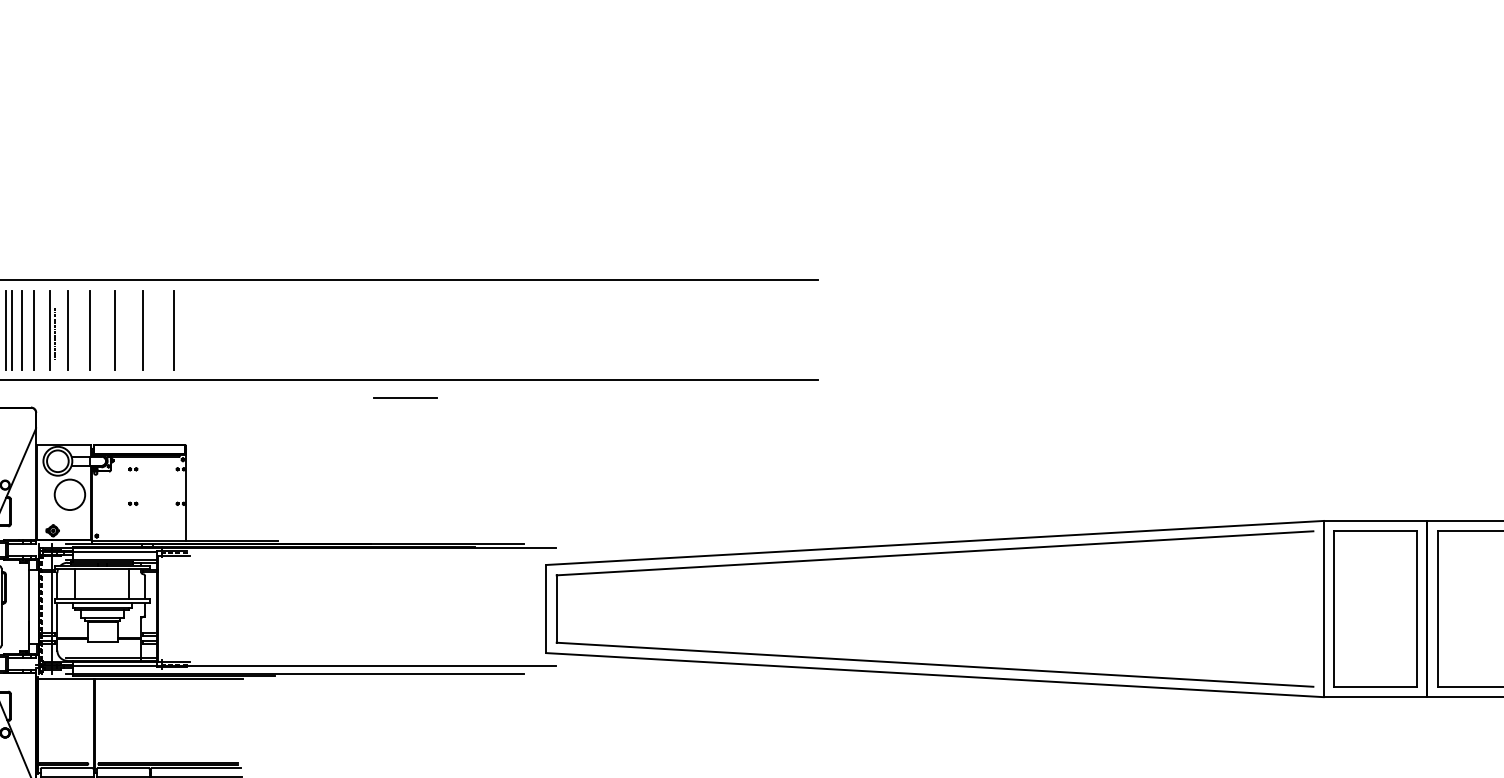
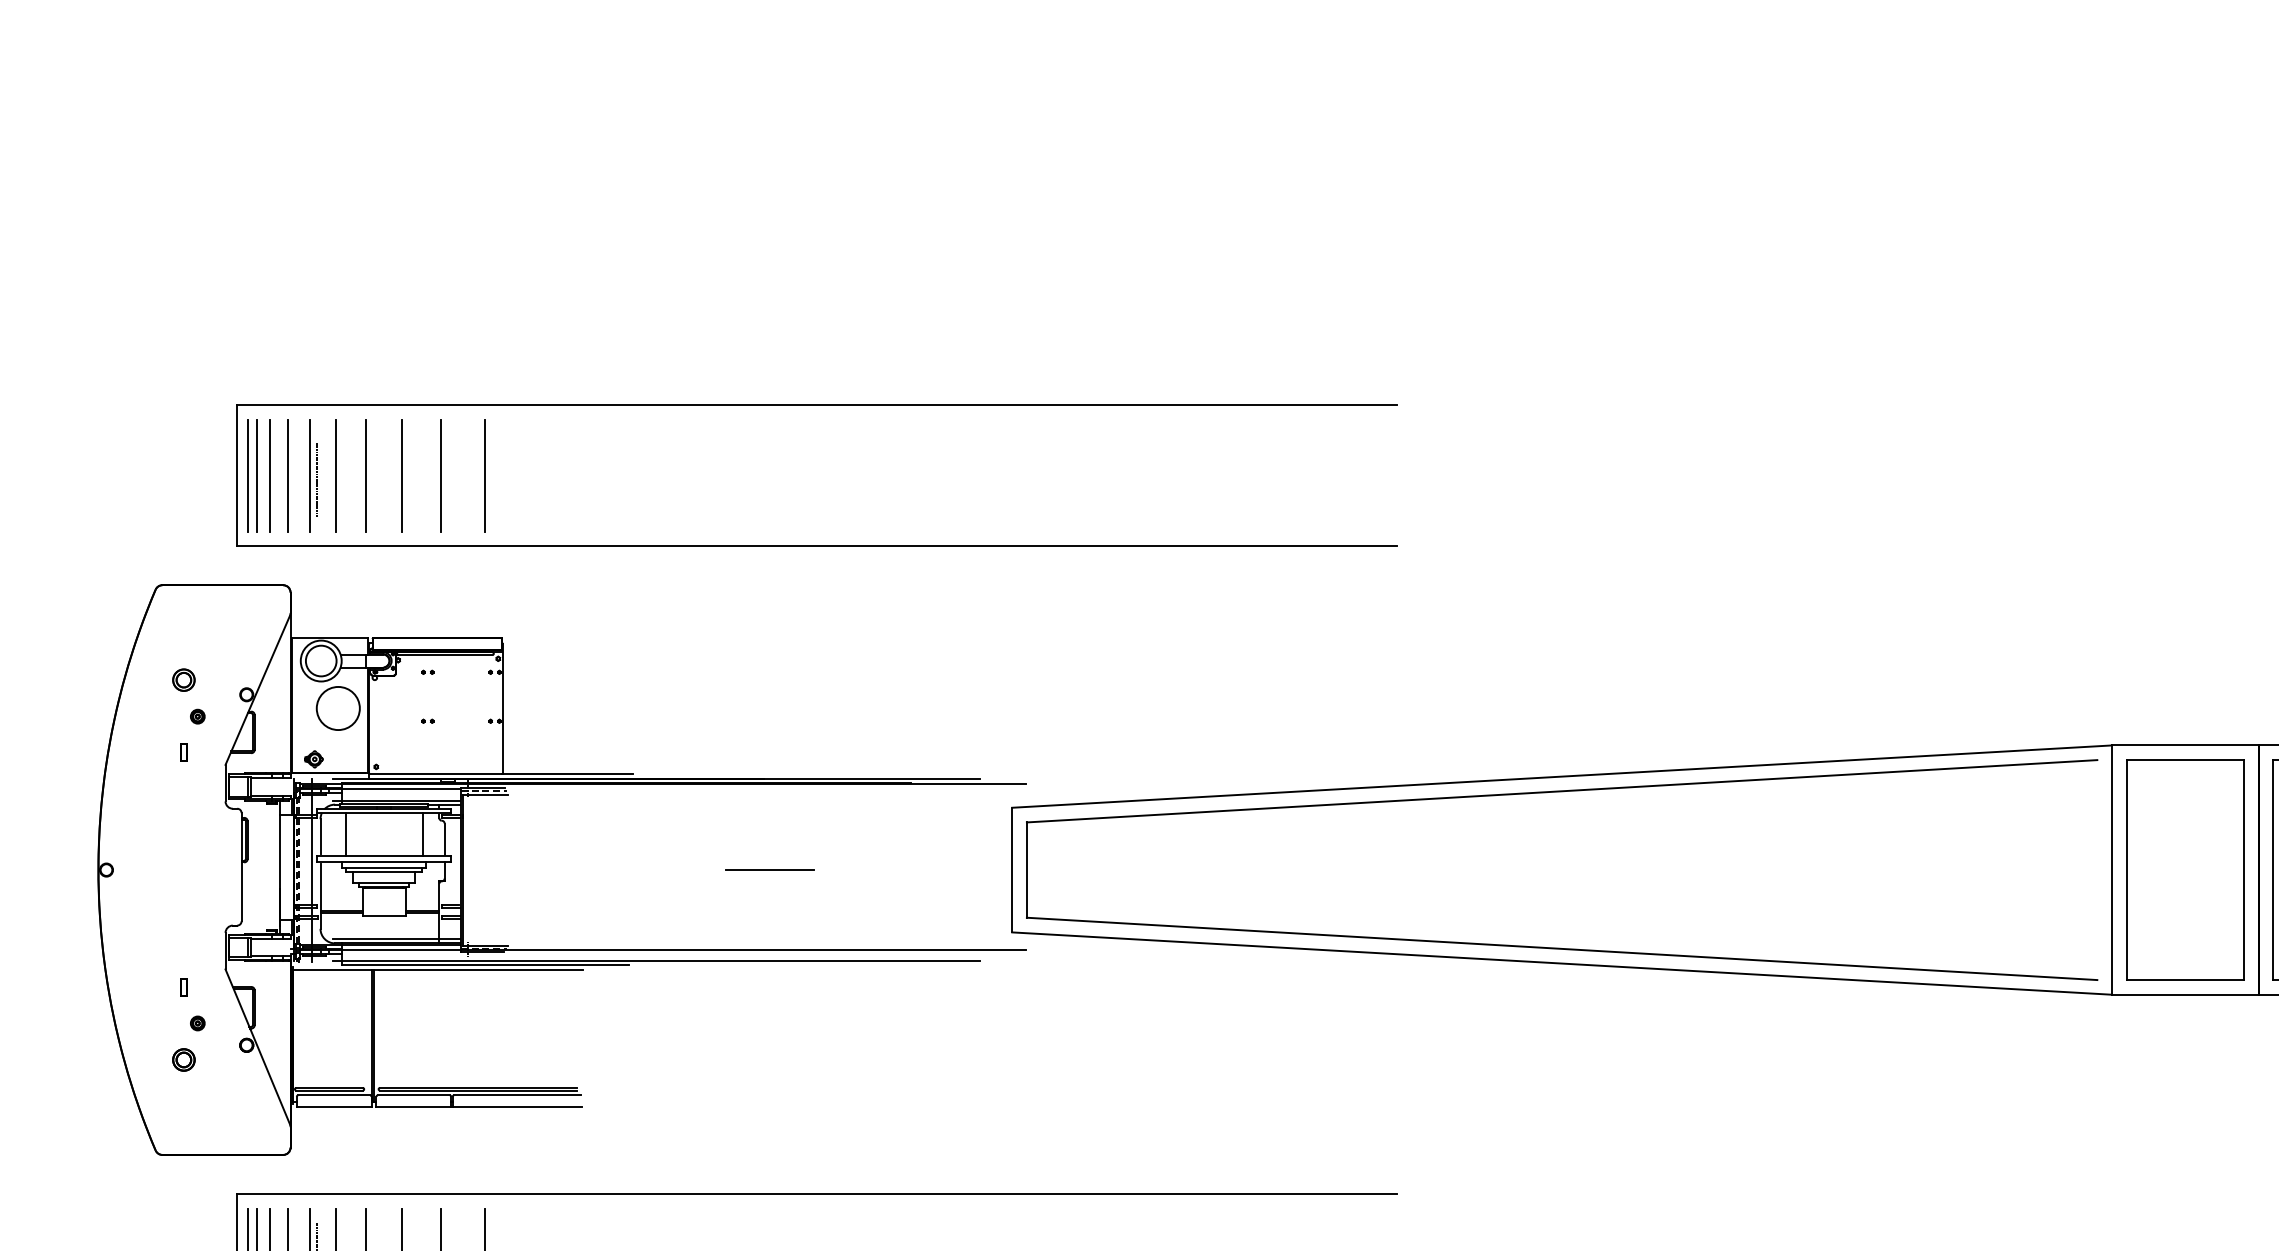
line: (405, 397) -> (769, 869), moved

